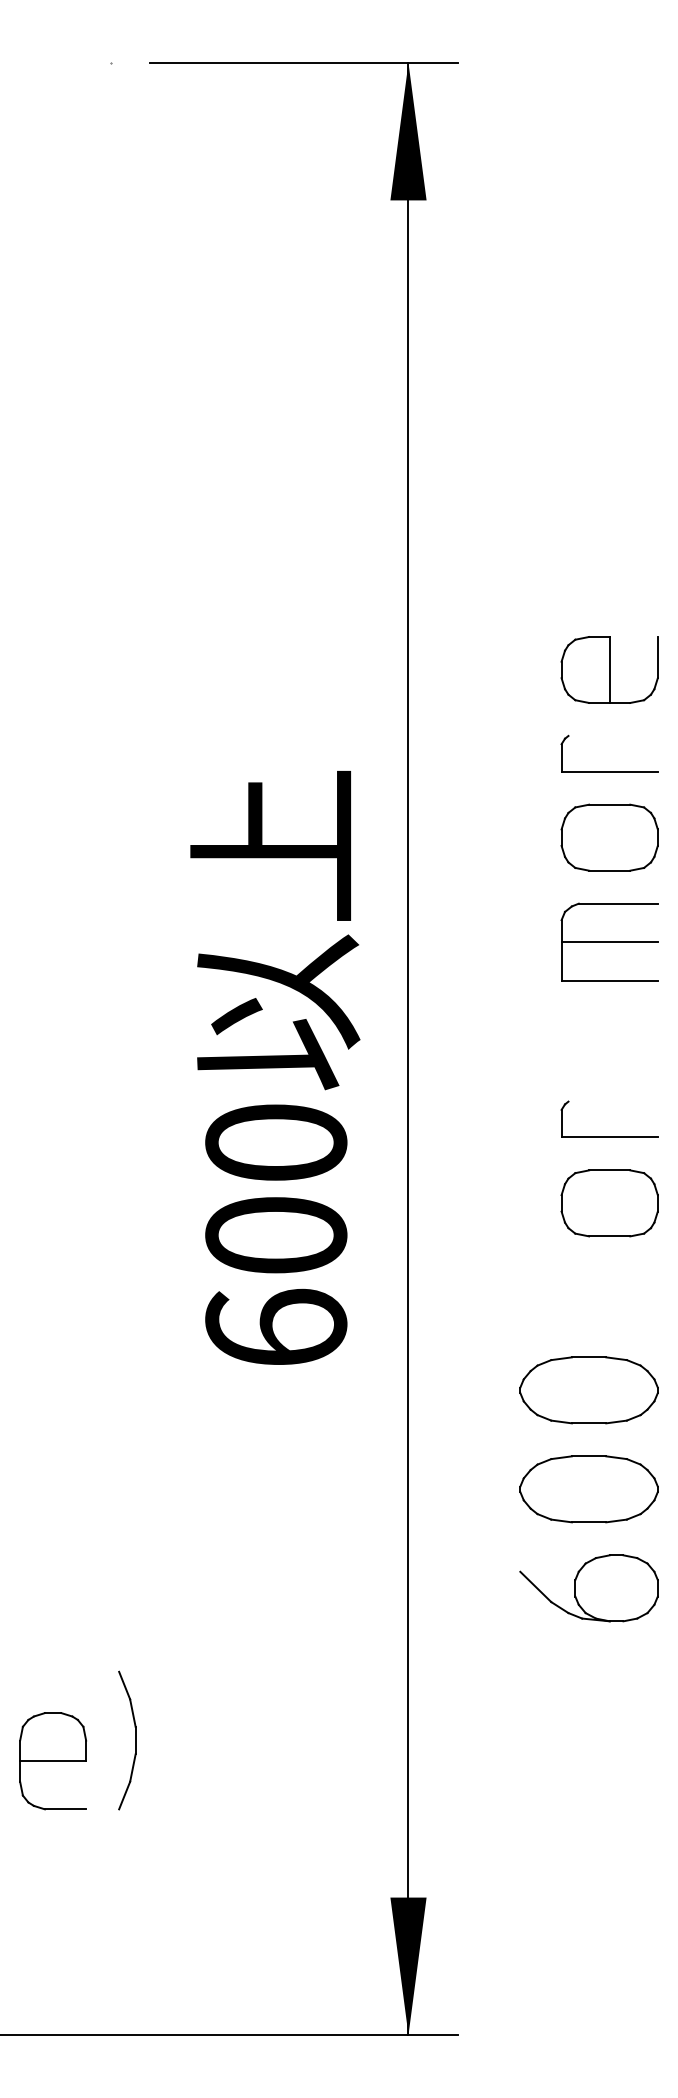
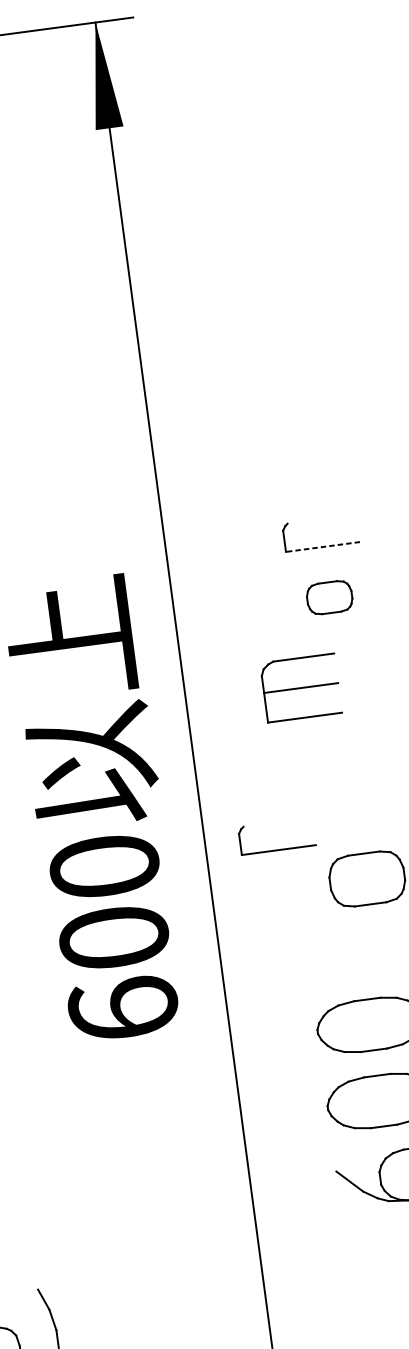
part: (609, 669) -> (312, 468), removed
line: (609, 771) -> (322, 546), solid -> dashed
part: (609, 837) -> (329, 597), size x0.6
part: (609, 941) -> (300, 687), moved
part: (609, 1136) -> (278, 849), moved

